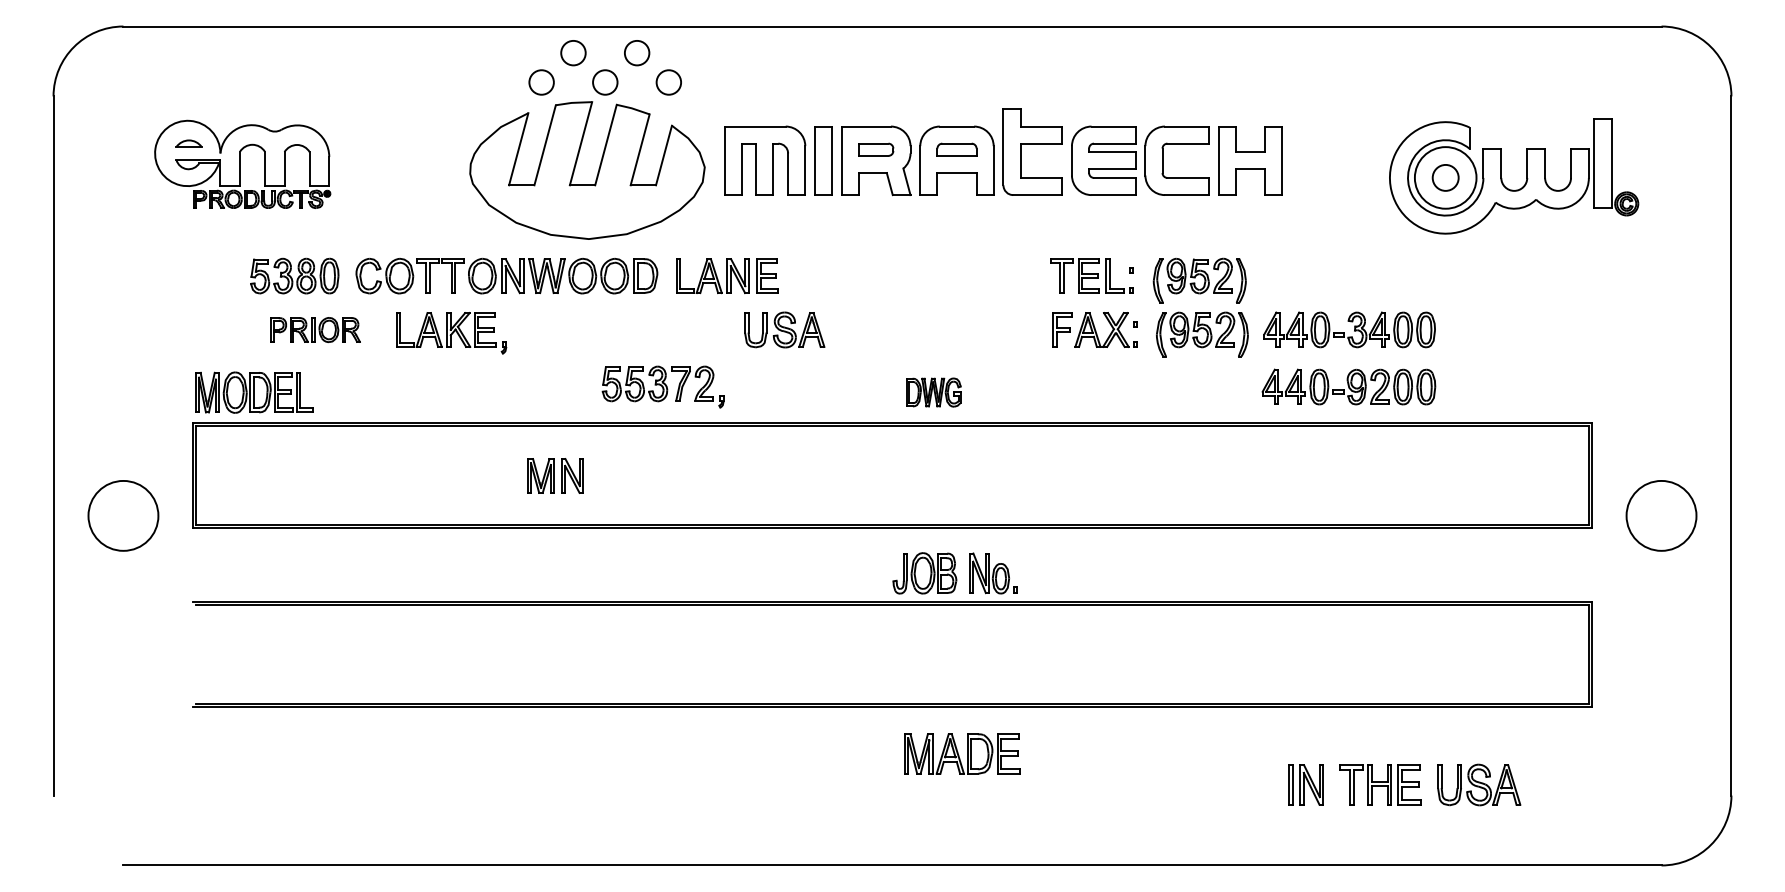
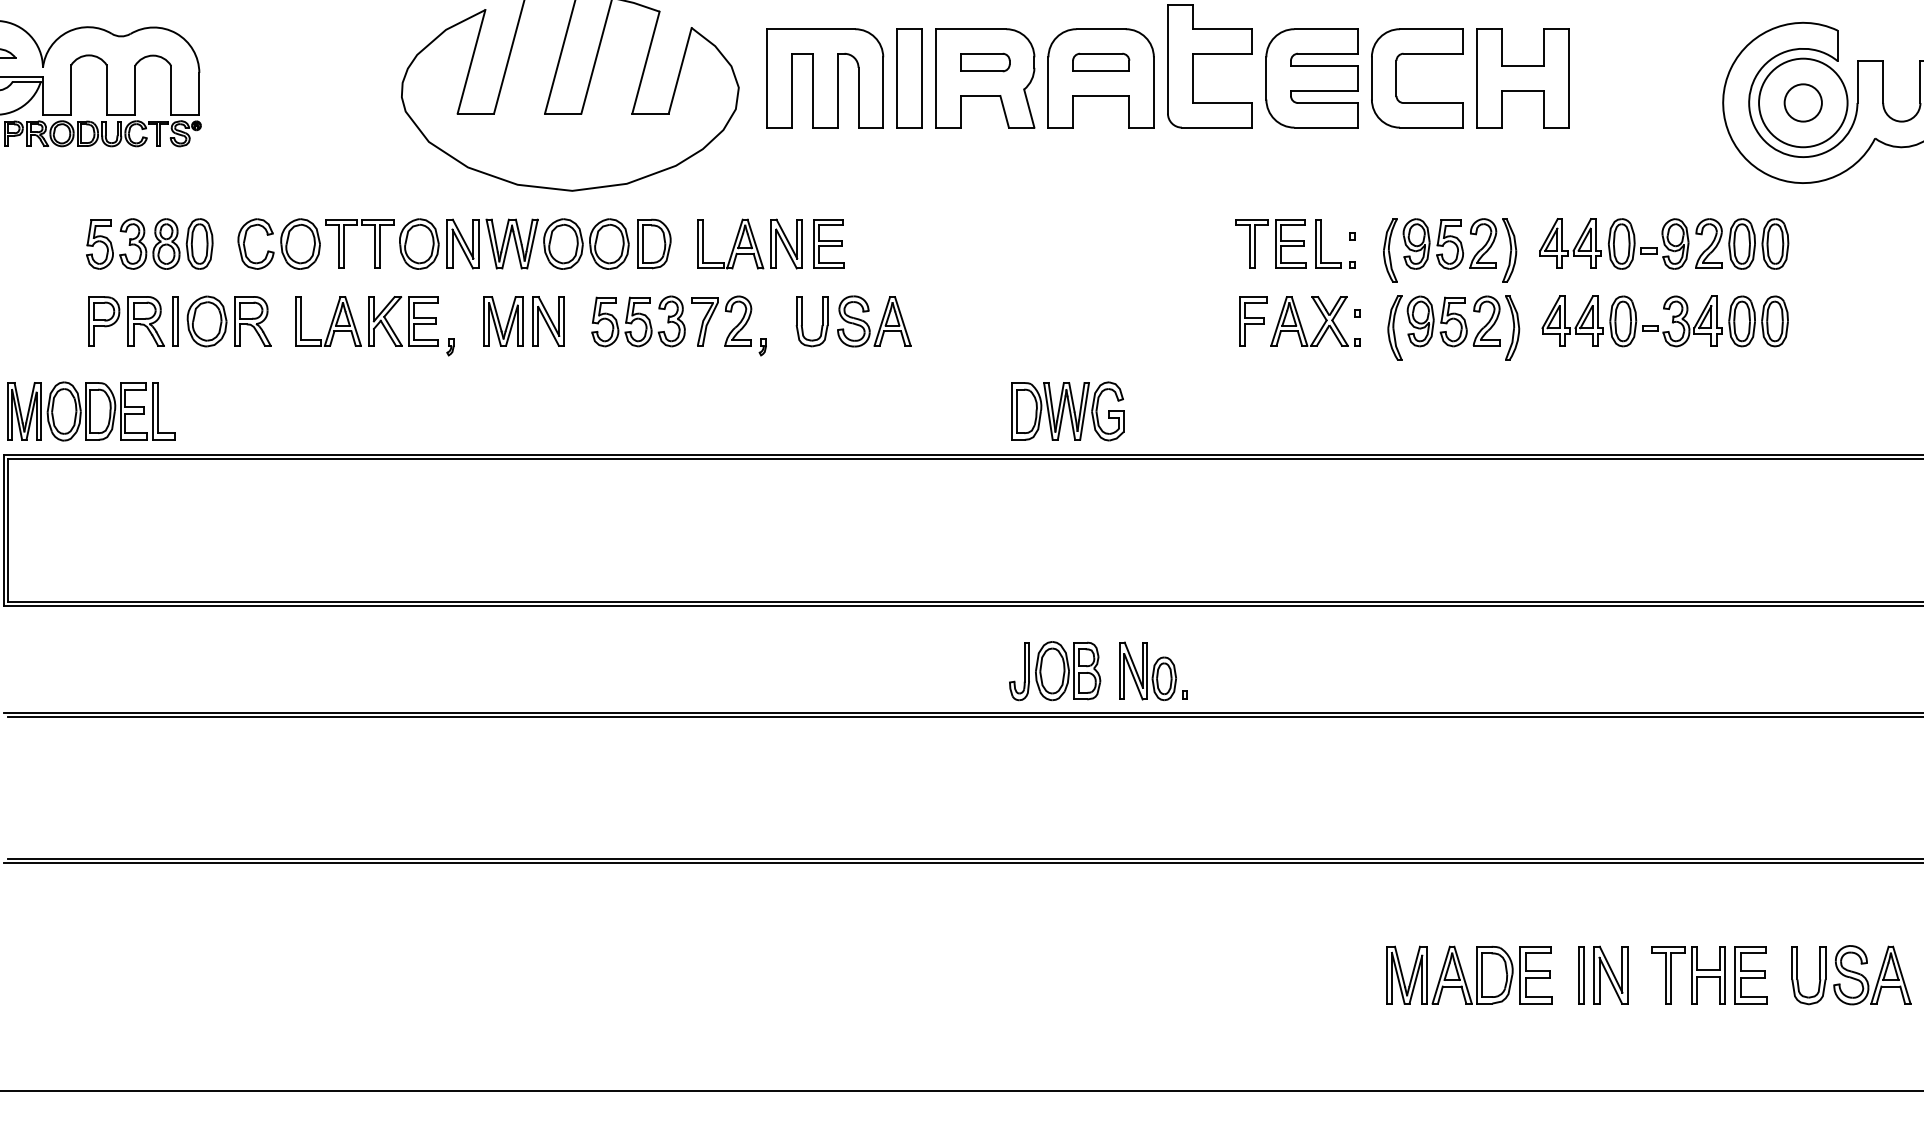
part: (315, 329) -> (179, 320), size x1.43
part: (662, 386) -> (678, 325), moved
part: (1348, 386) -> (1663, 243), moved
part: (933, 392) -> (1067, 411), size x1.43
part: (555, 475) -> (524, 320), moved
part: (962, 753) -> (1469, 974), moved

